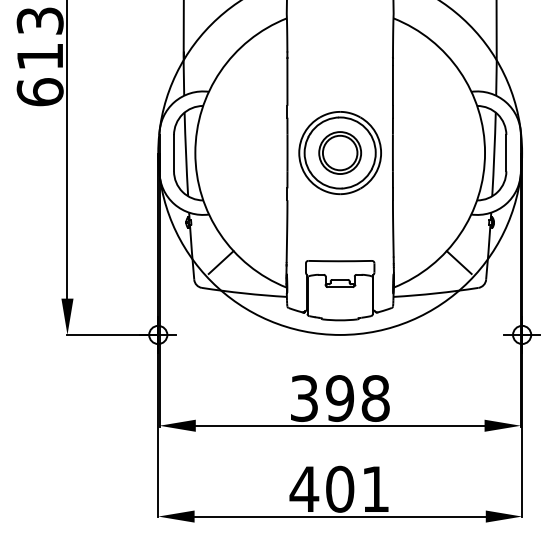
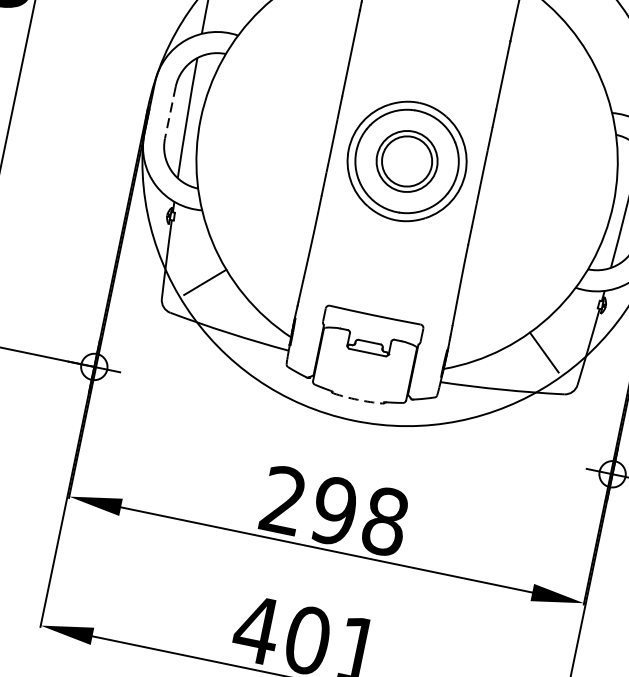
line: (174, 153) -> (170, 113), solid -> dashed
arc: (340, 320) -> (358, 400), solid -> dashed
text: (303, 398) -> (282, 500), 398 -> 298

